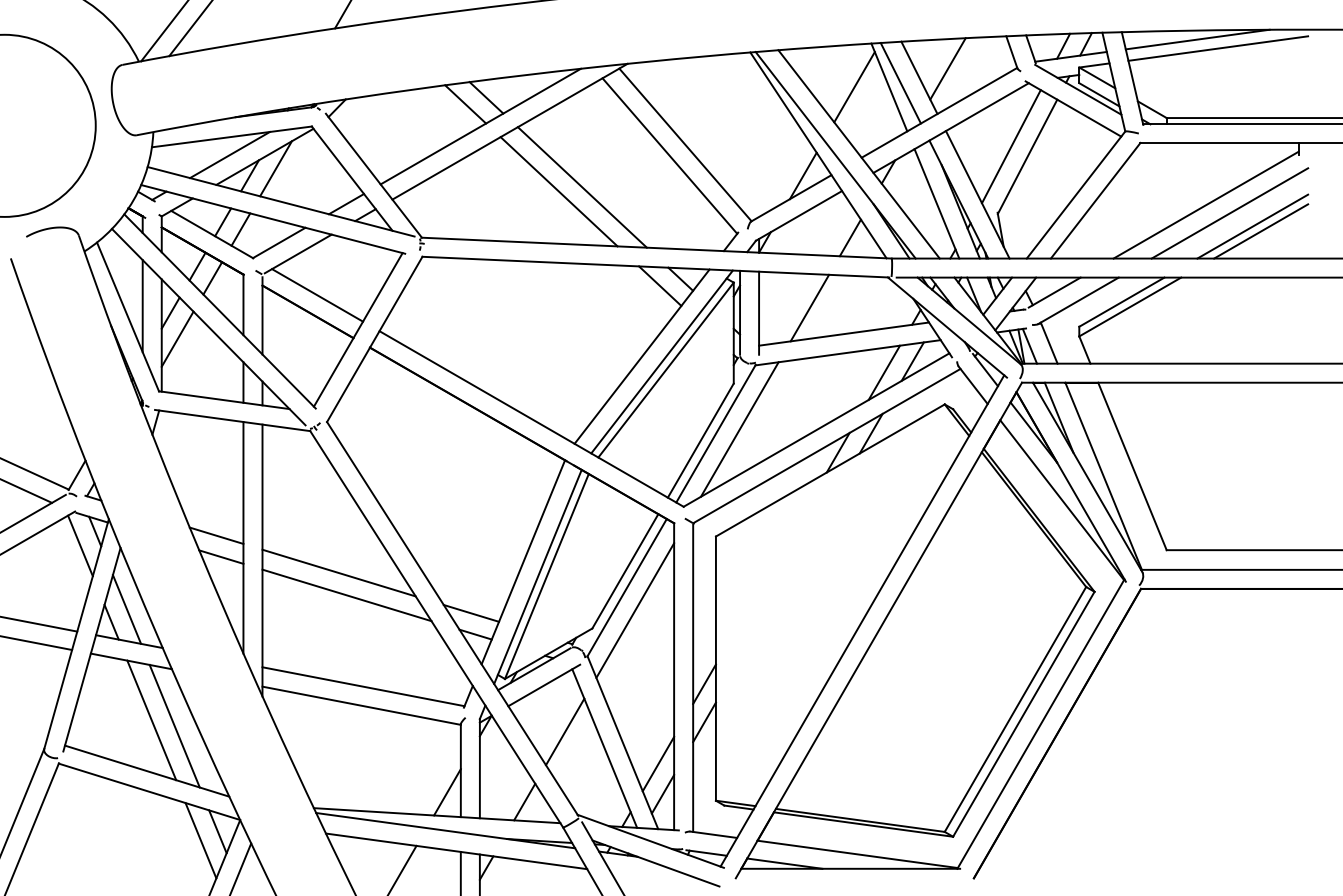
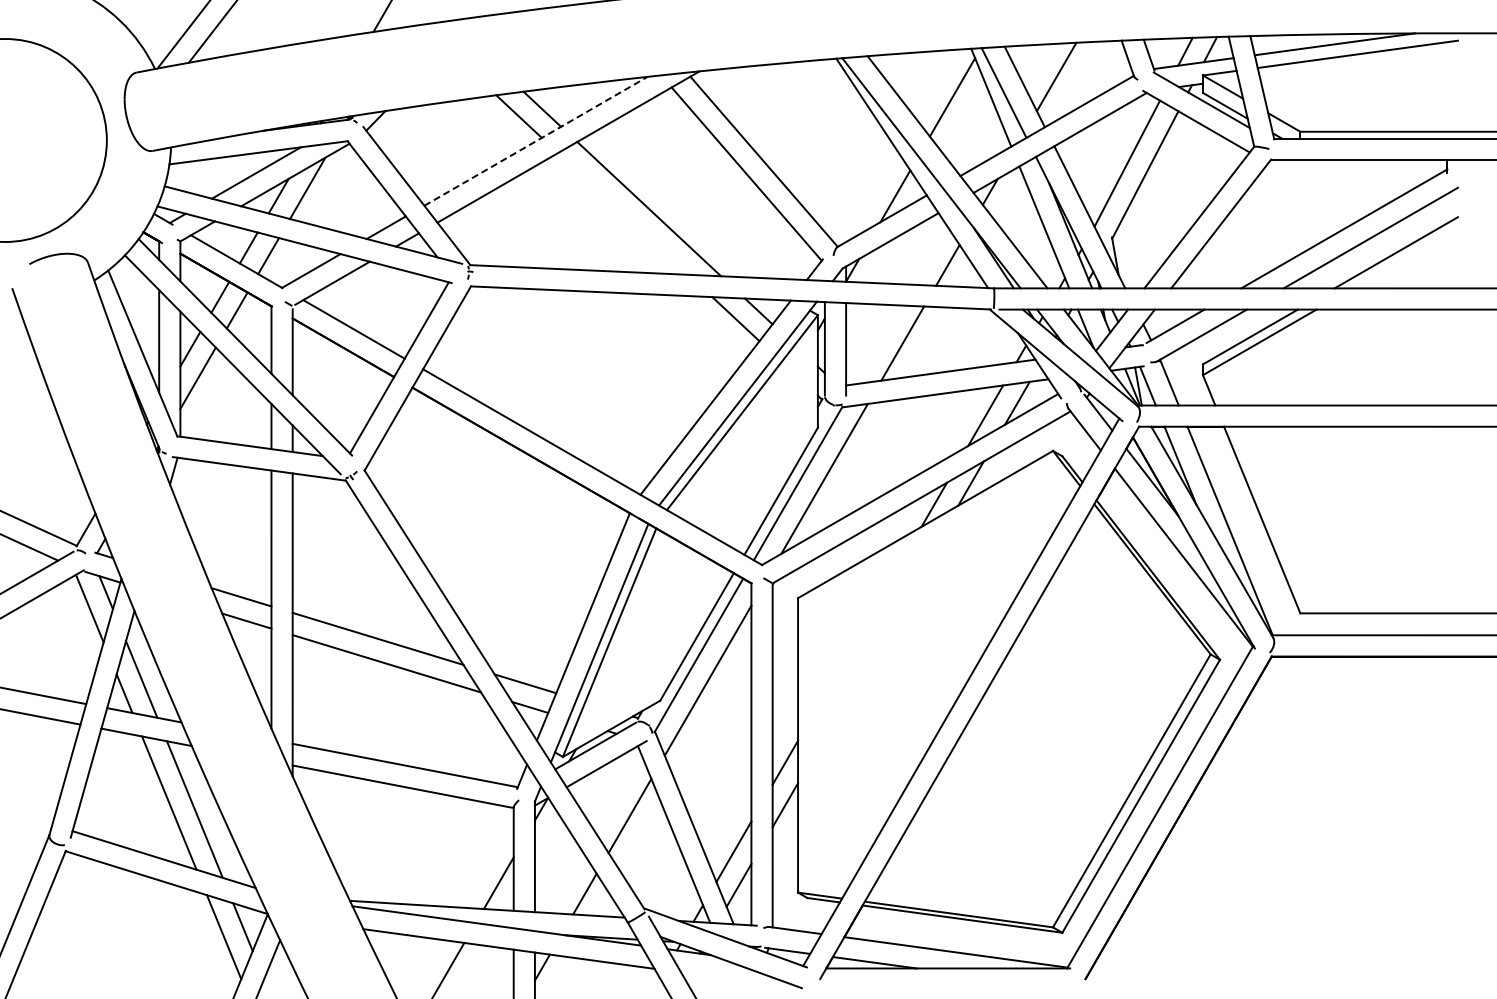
line: (480, 126) -> (535, 141), solid -> dashed
line: (559, 191) -> (623, 213), removed
line: (1261, 230) -> (1405, 257), removed

